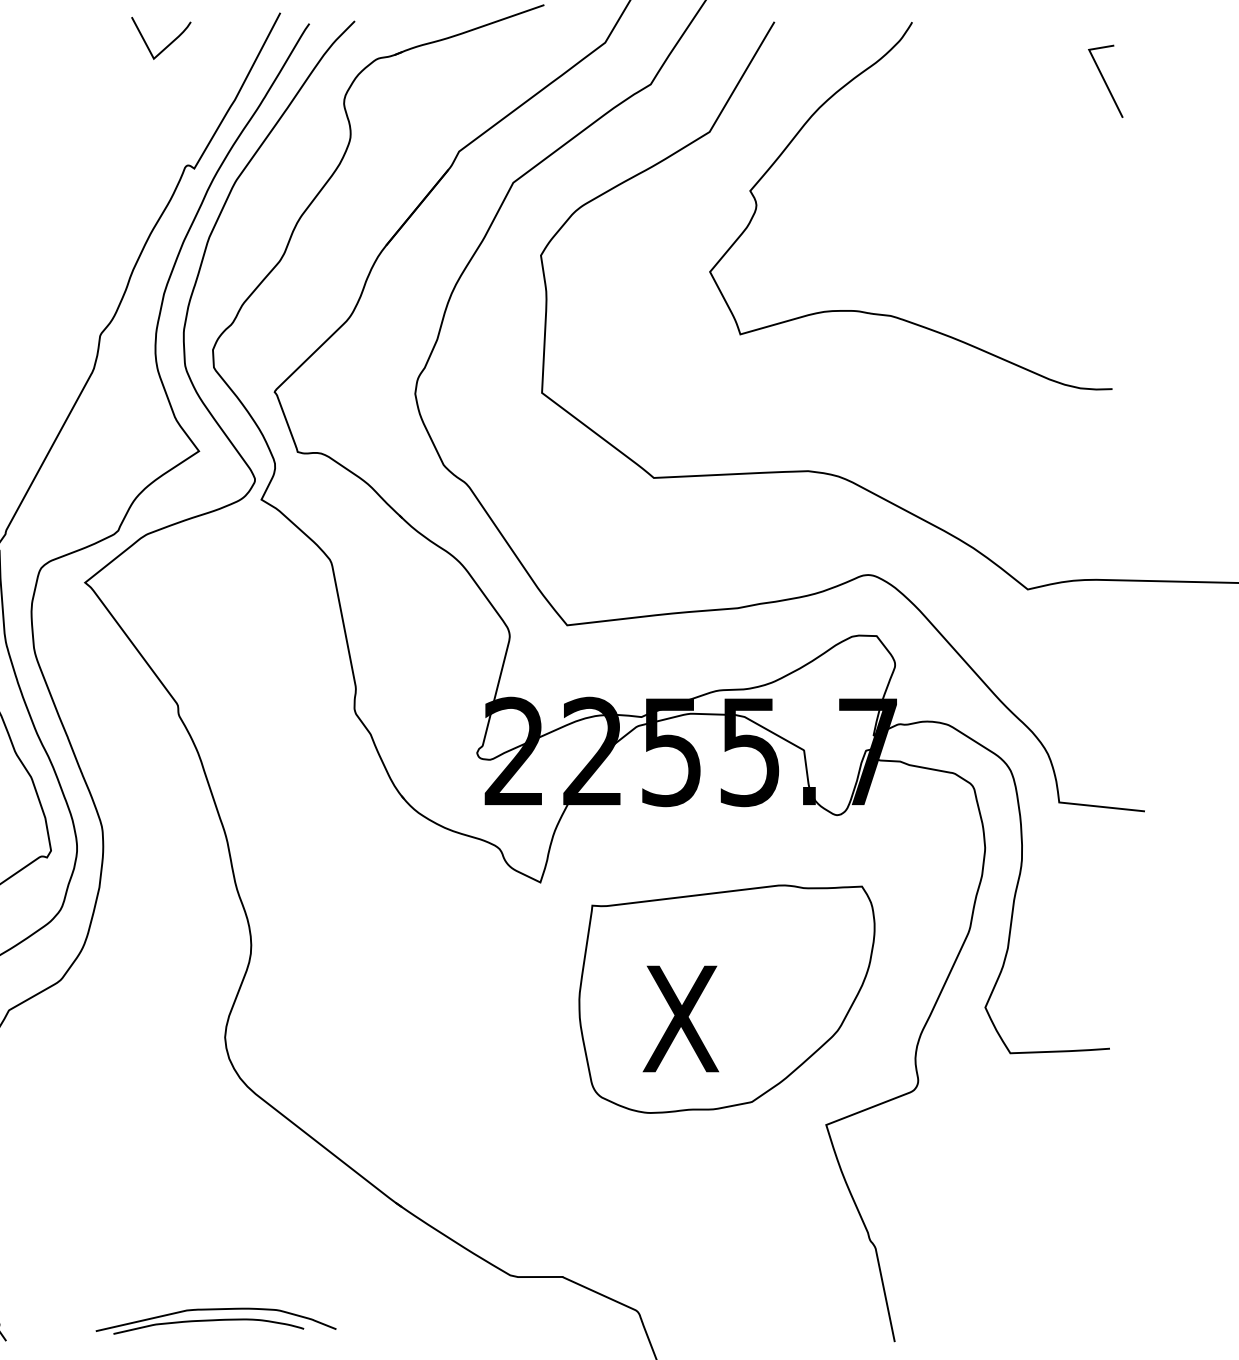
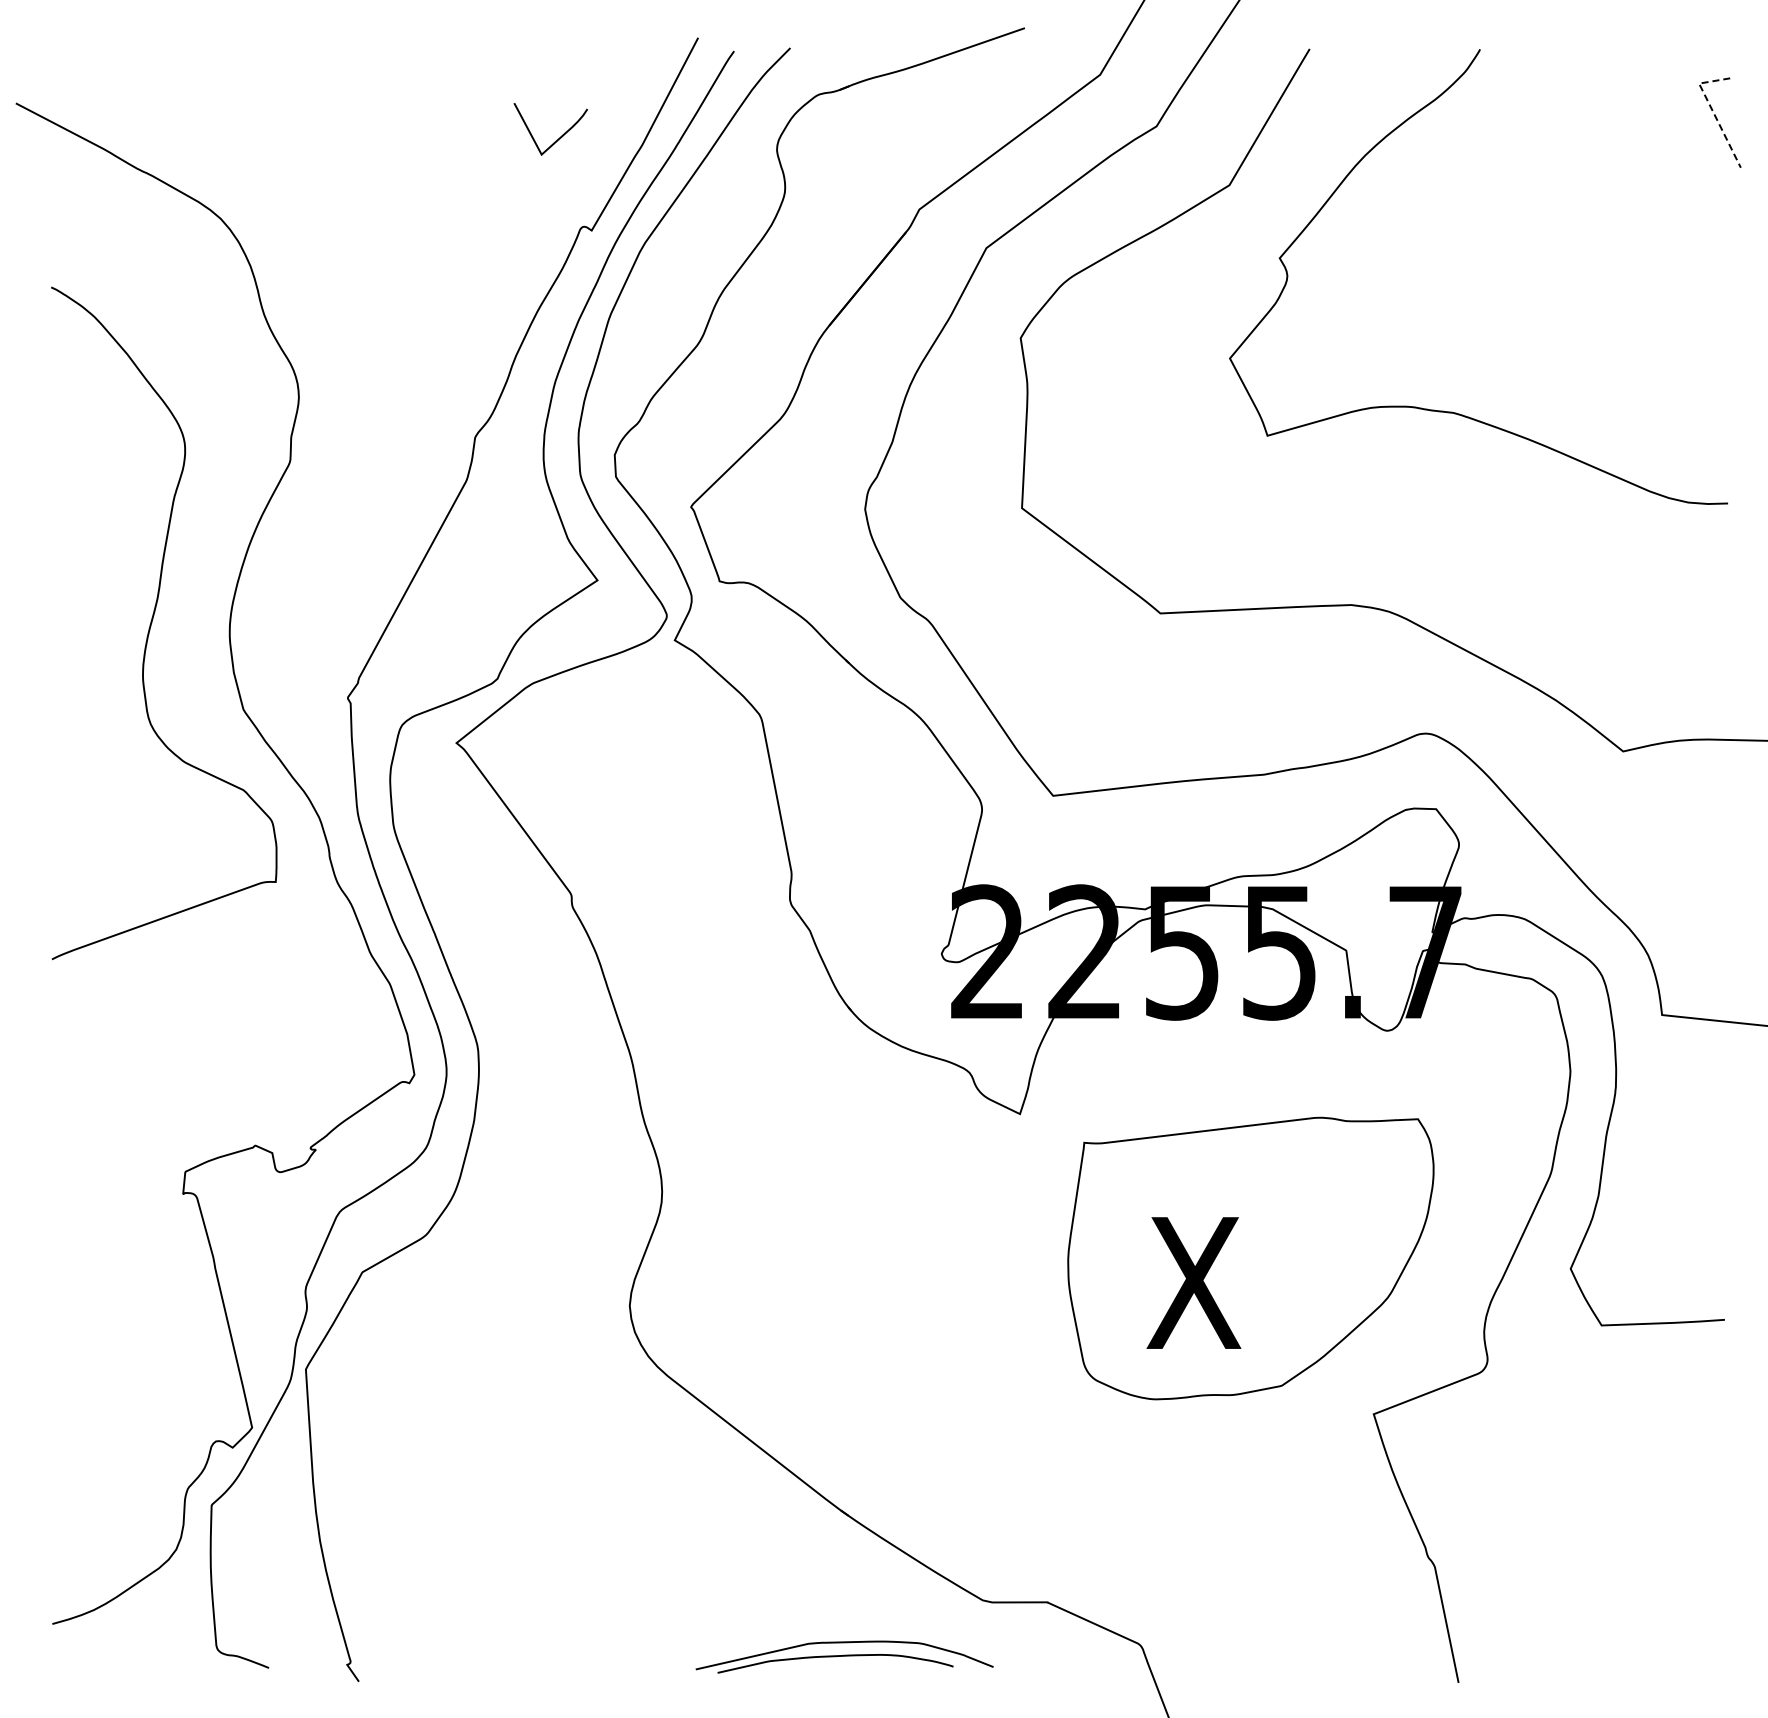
curve: (168, 44) -> (559, 137), moved
line: (1099, 72) -> (1712, 111), solid -> dashed
part: (216, 1320) -> (844, 1656), moved

